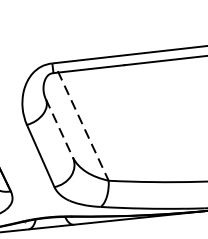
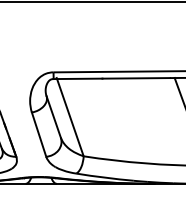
line: (83, 126) -> (70, 117), dashed -> solid
line: (59, 128) -> (53, 117), dashed -> solid

